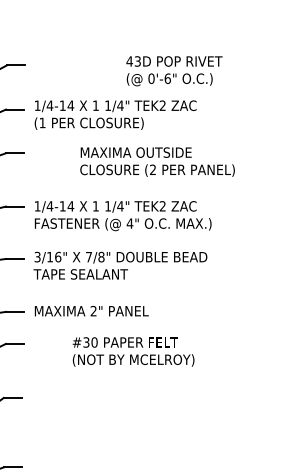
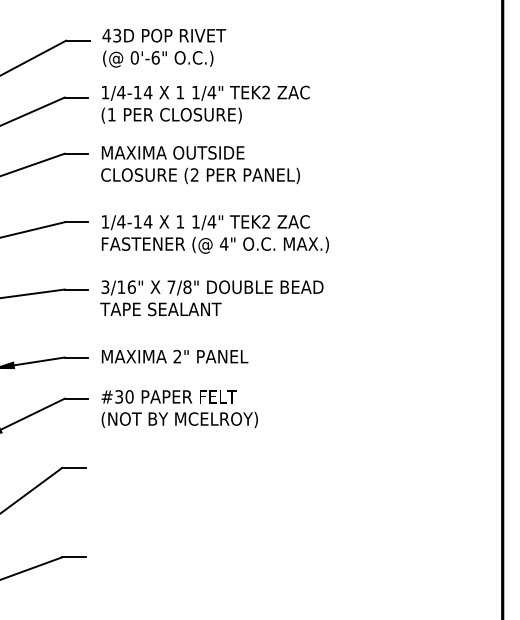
text: (174, 70) -> (164, 47), moved
text: (157, 161) -> (200, 164), moved
text: (133, 352) -> (179, 409), moved

